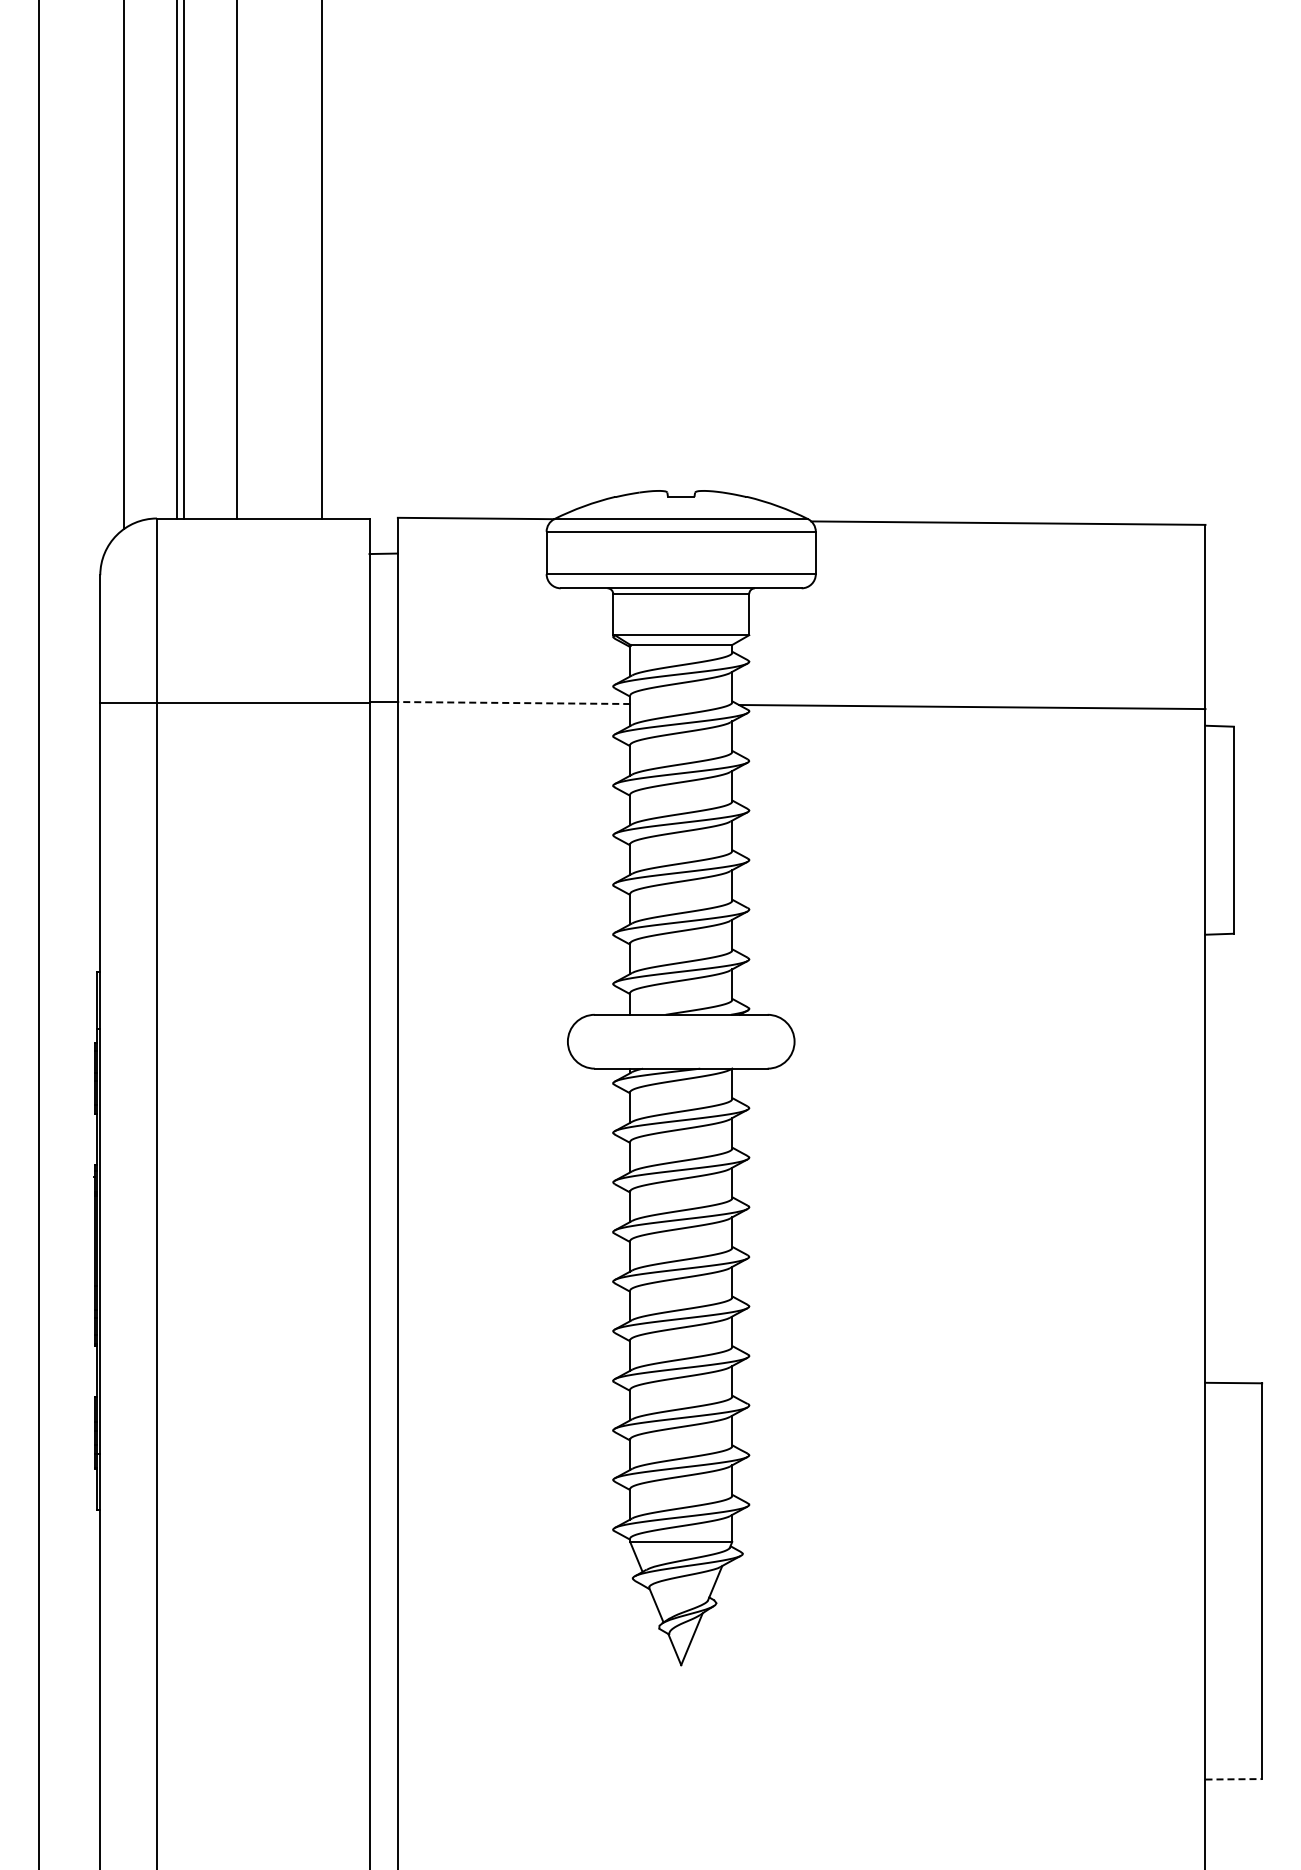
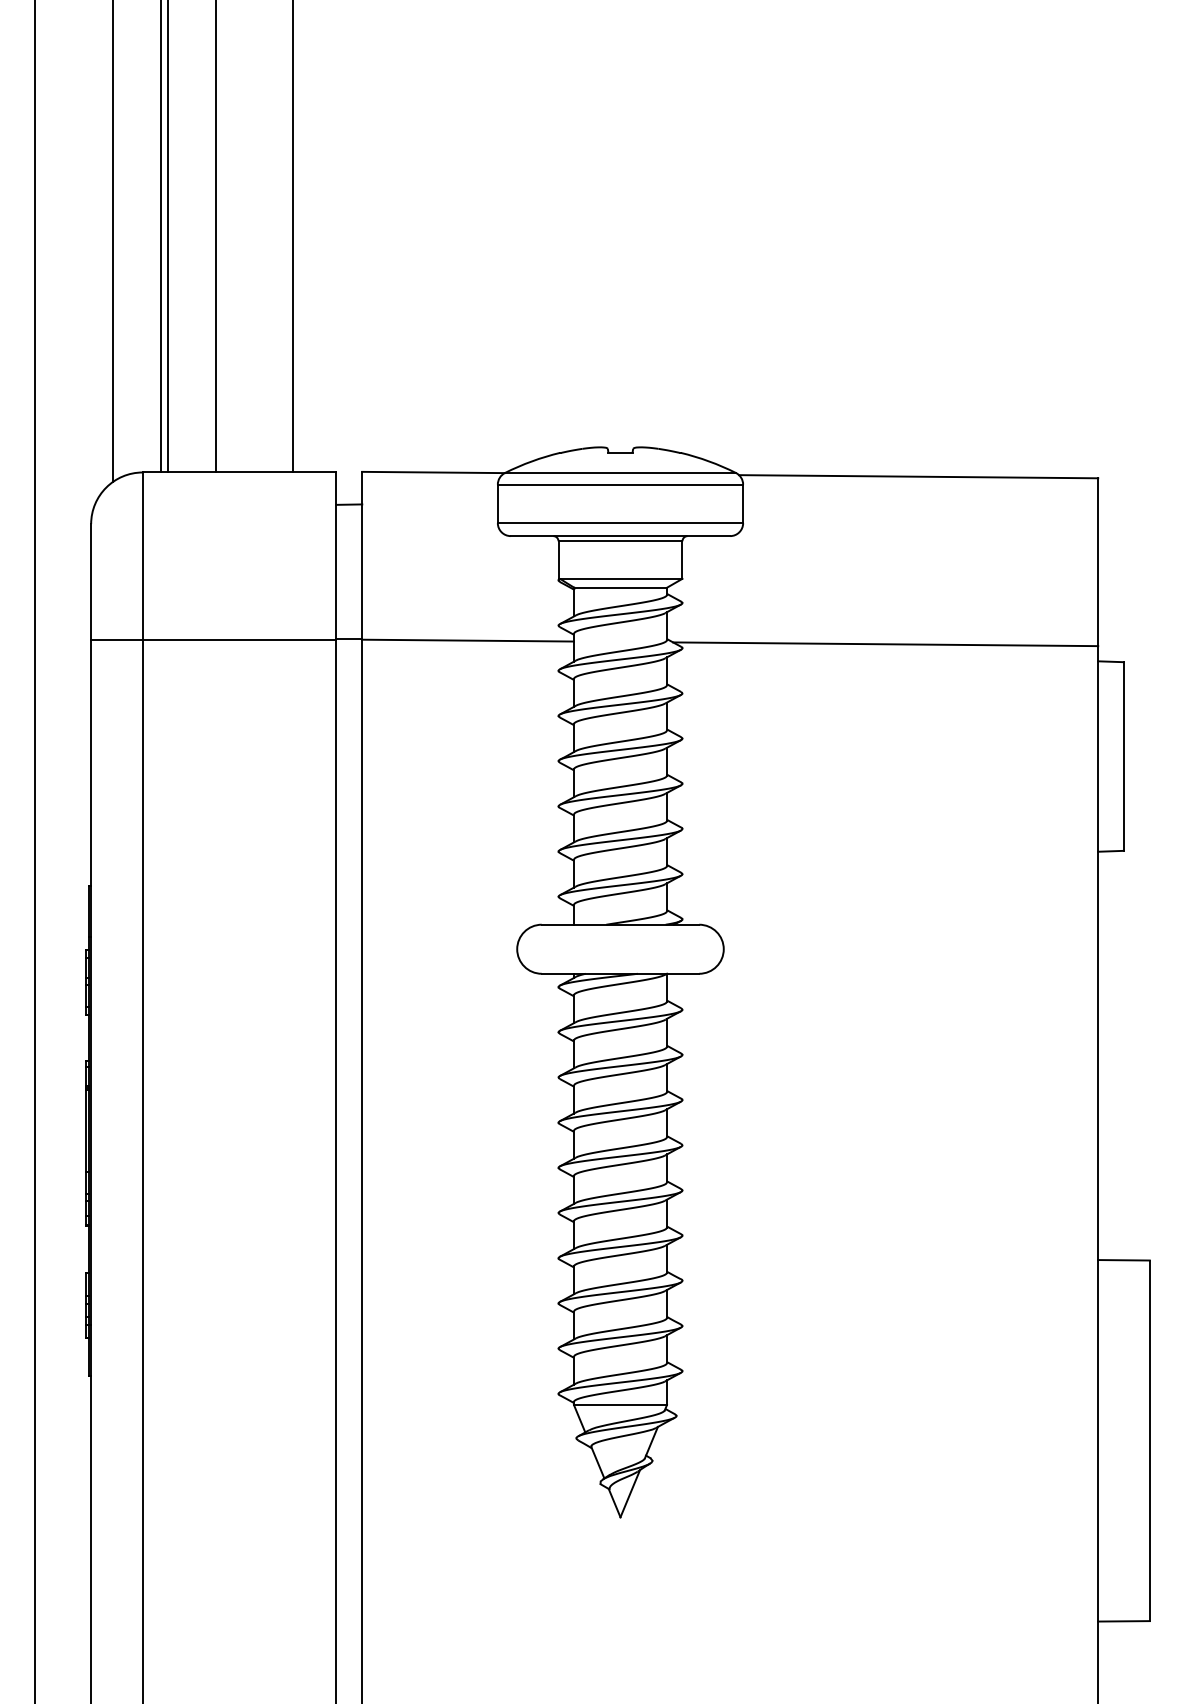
line: (513, 703) -> (467, 641), dashed -> solid
line: (1234, 1779) -> (1124, 1621), dashed -> solid

